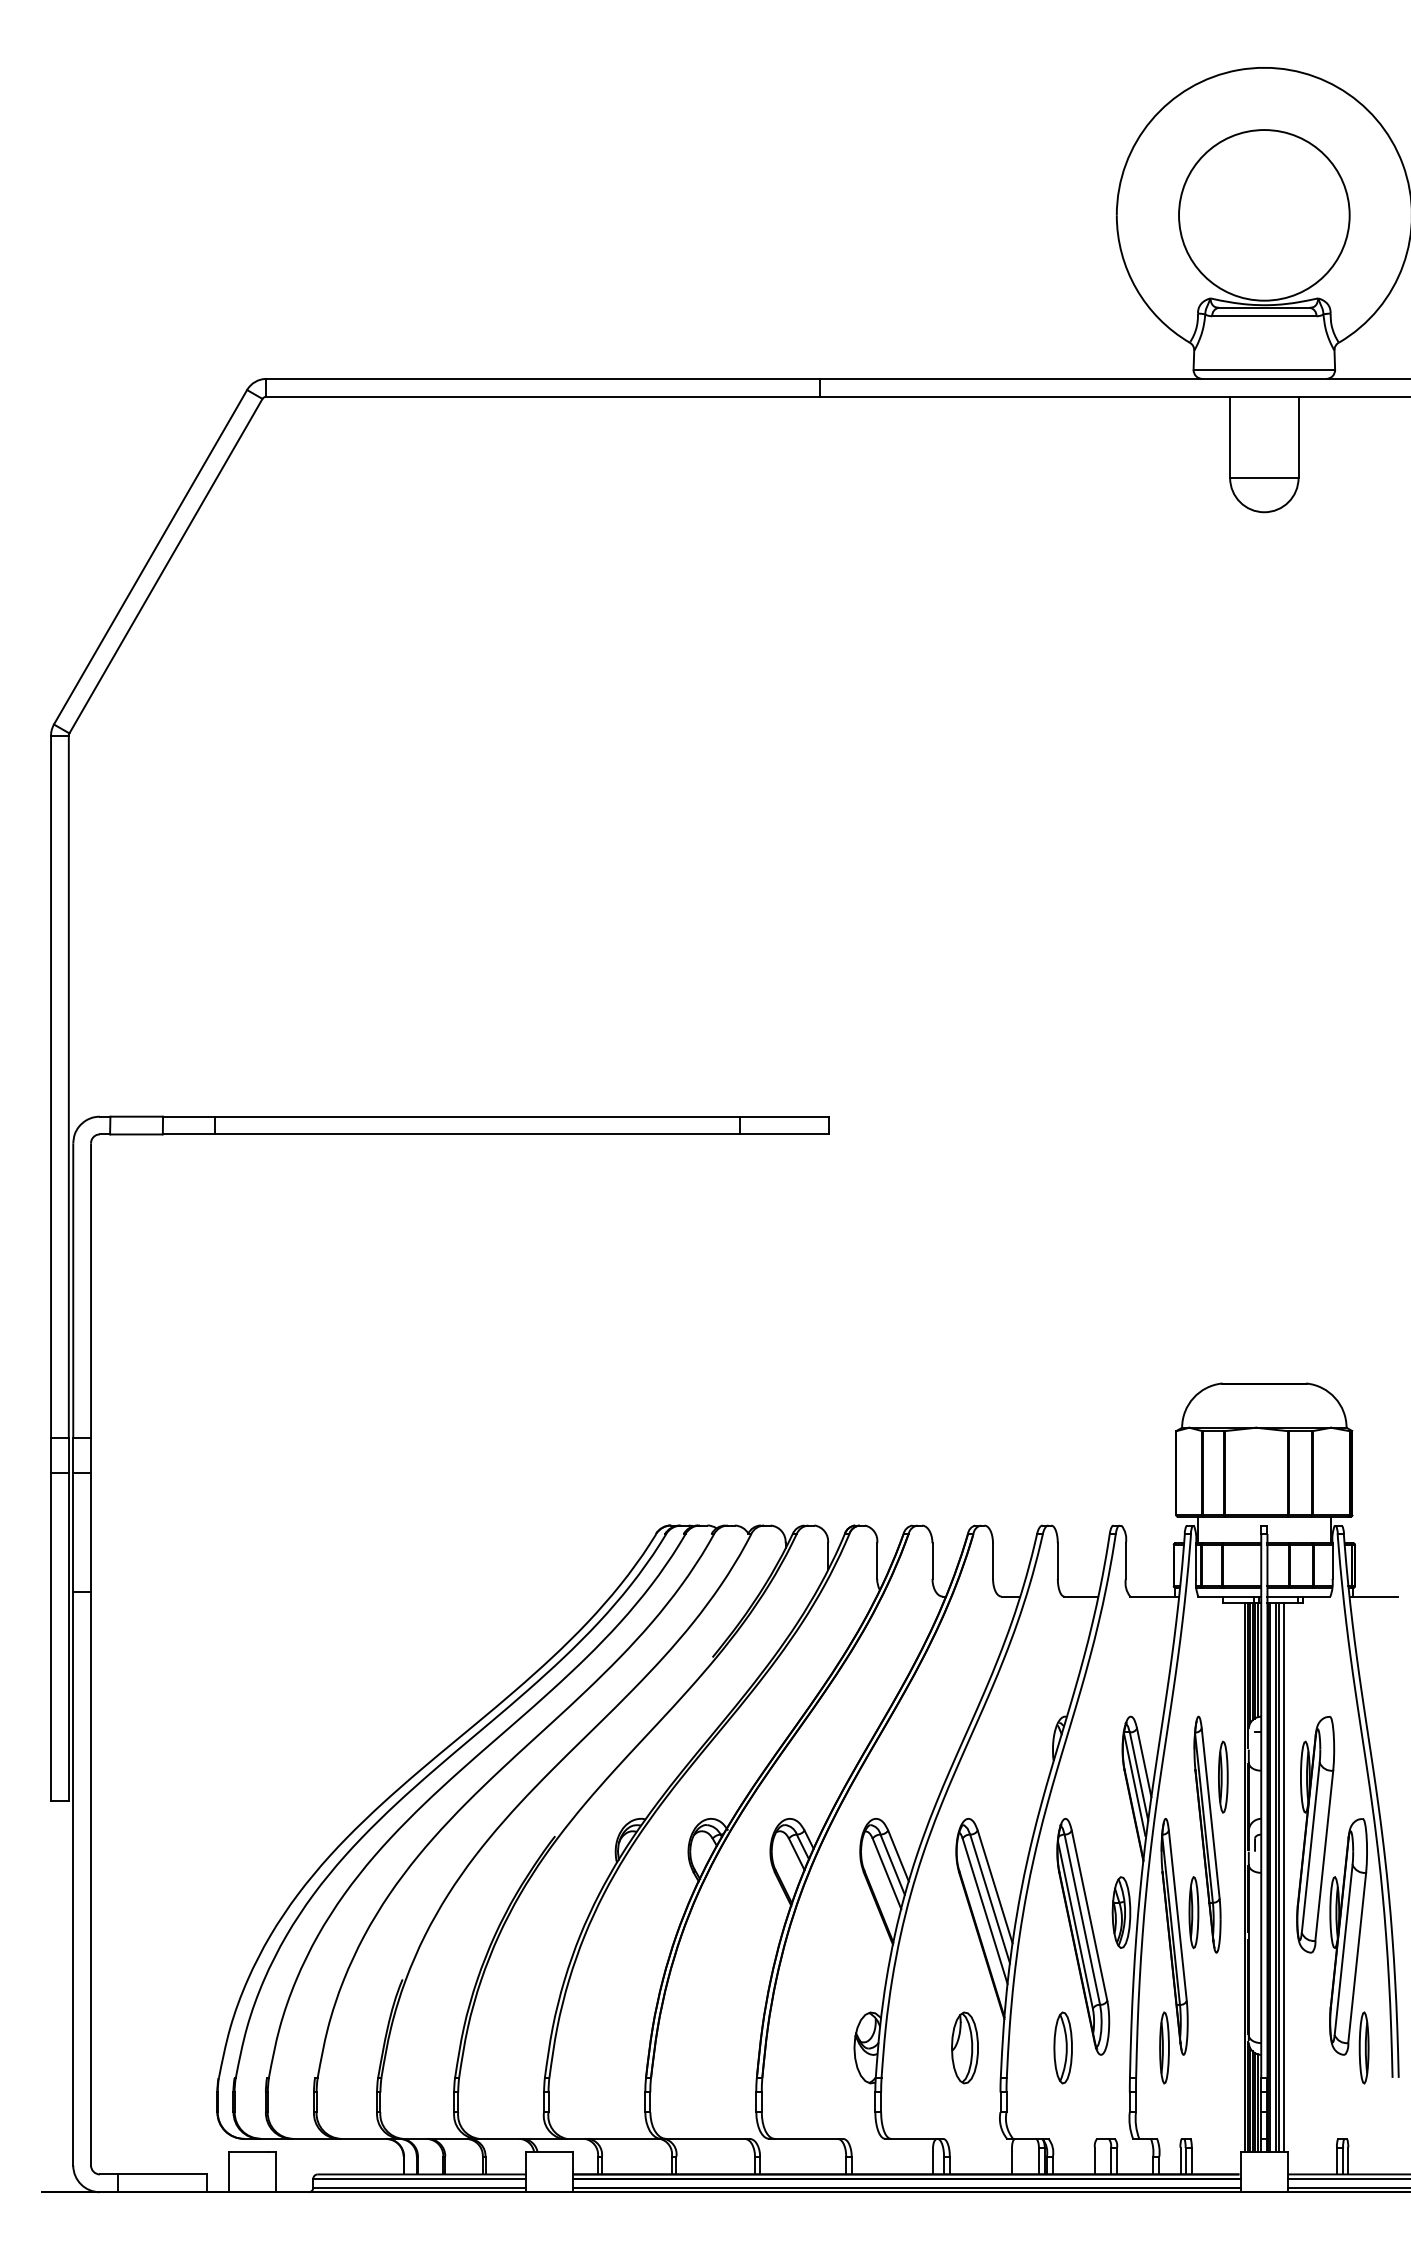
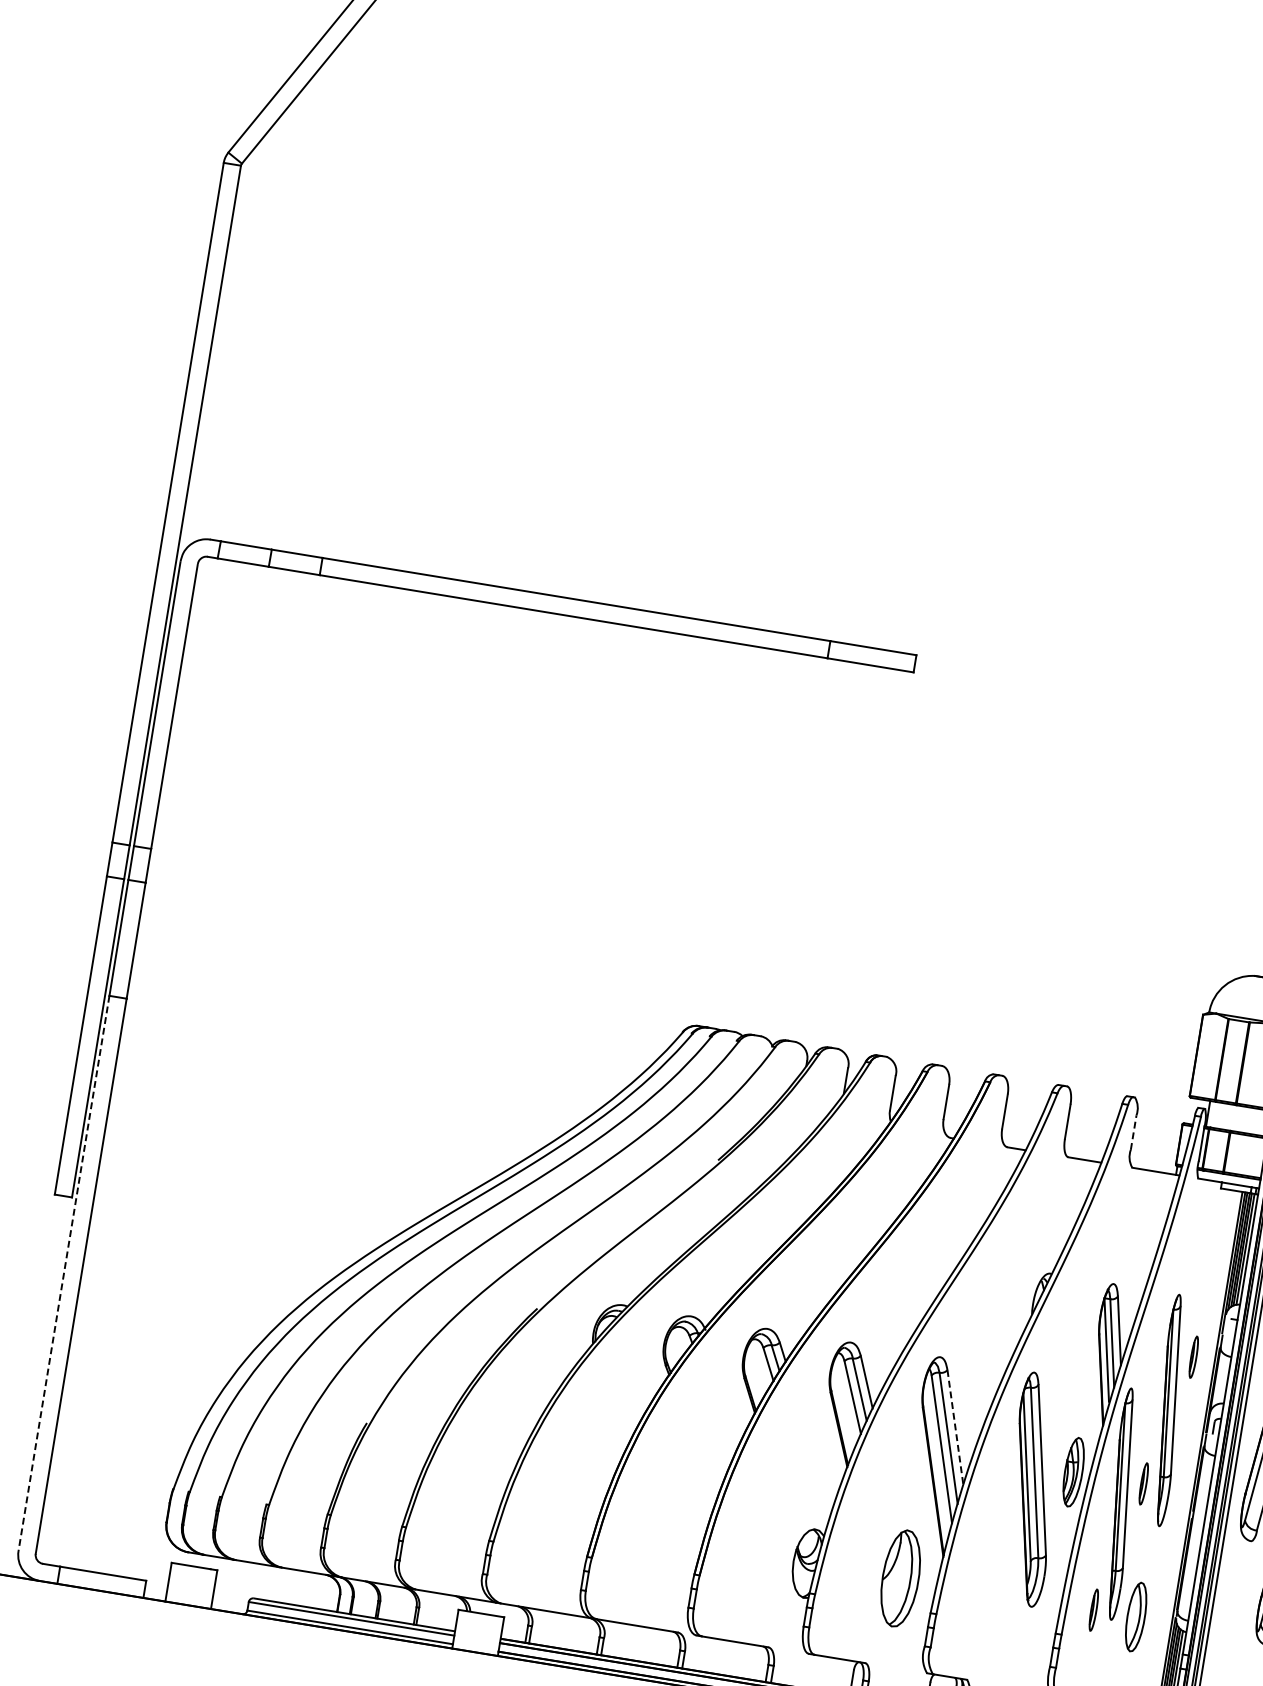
line: (1125, 1561) -> (1133, 1132), solid -> dashed
part: (1223, 1776) -> (1194, 1356), size x0.6
line: (73, 1878) -> (64, 1273), solid -> dashed
line: (995, 1887) -> (955, 1428), solid -> dashed
part: (1193, 1912) -> (1143, 1483), size x0.6
part: (964, 2047) -> (900, 1578), size x1.4
part: (1062, 2047) -> (1135, 1616), moved
part: (1164, 2047) -> (1093, 1609), size x0.6

